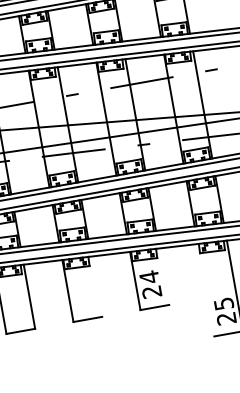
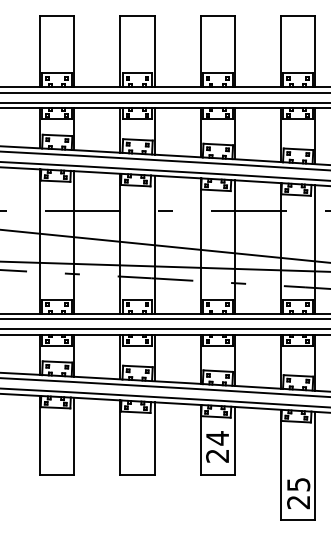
line: (163, 276) -> (234, 440), added
line: (96, 286) -> (154, 438), added
line: (205, 289) -> (280, 464), added

